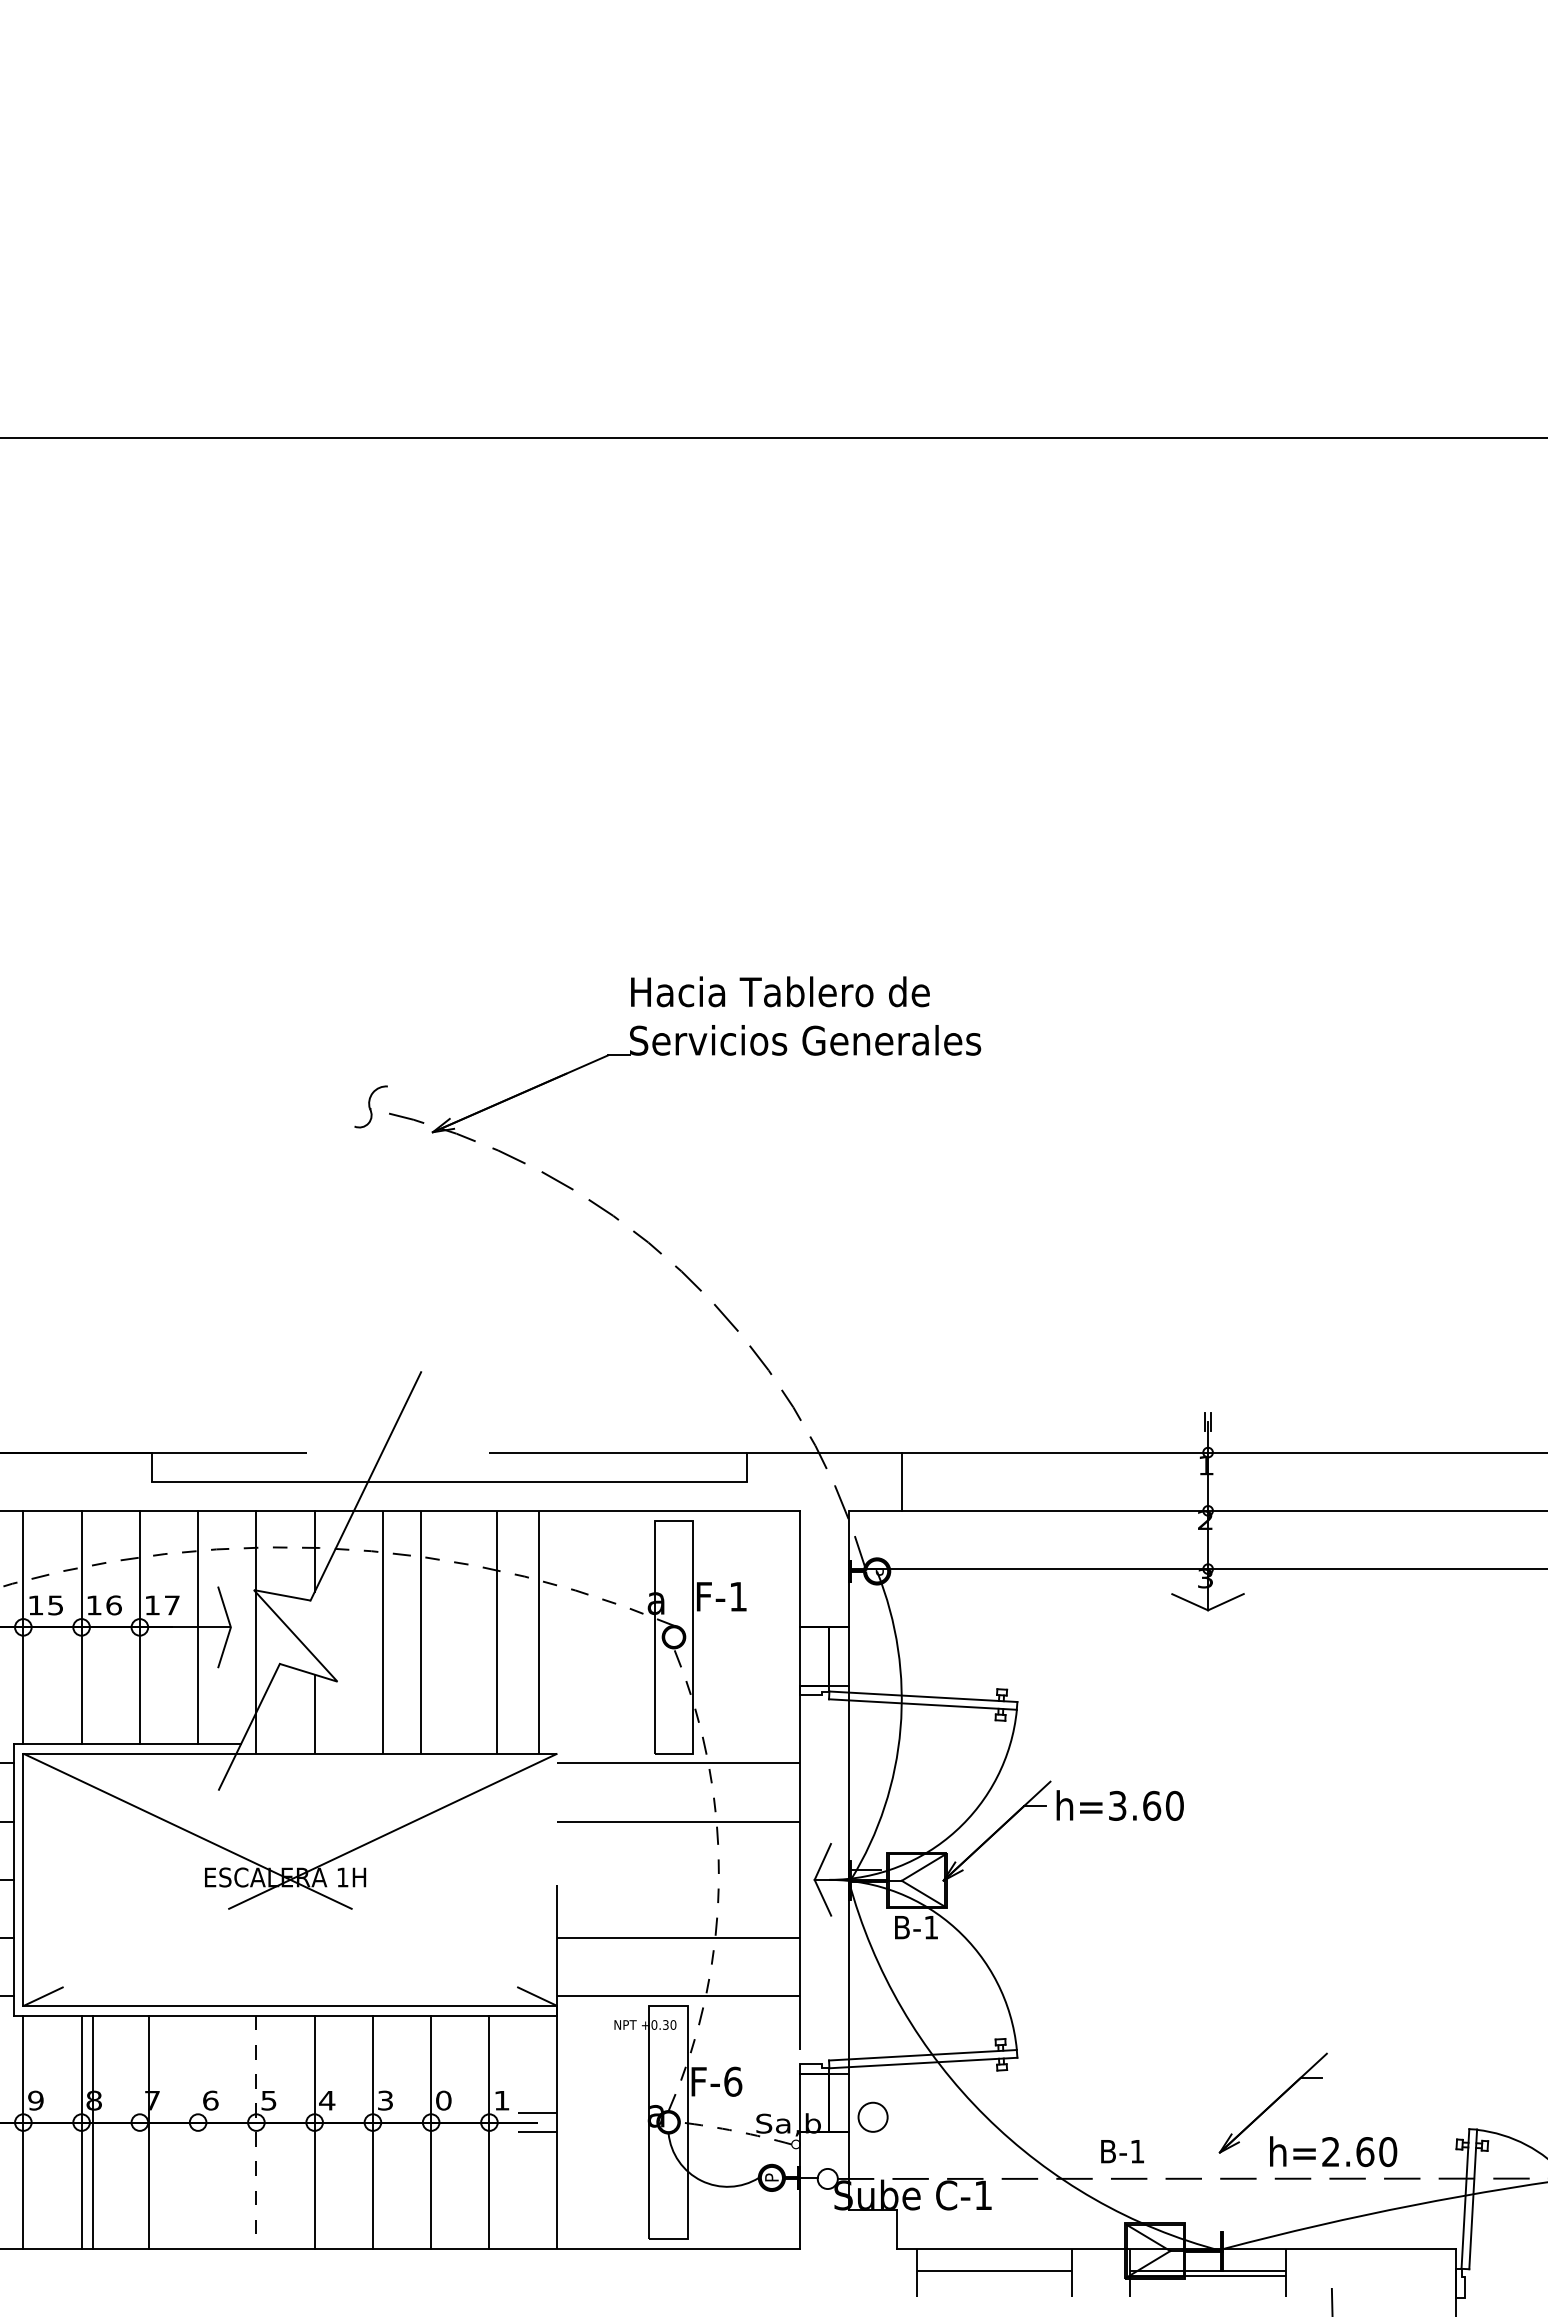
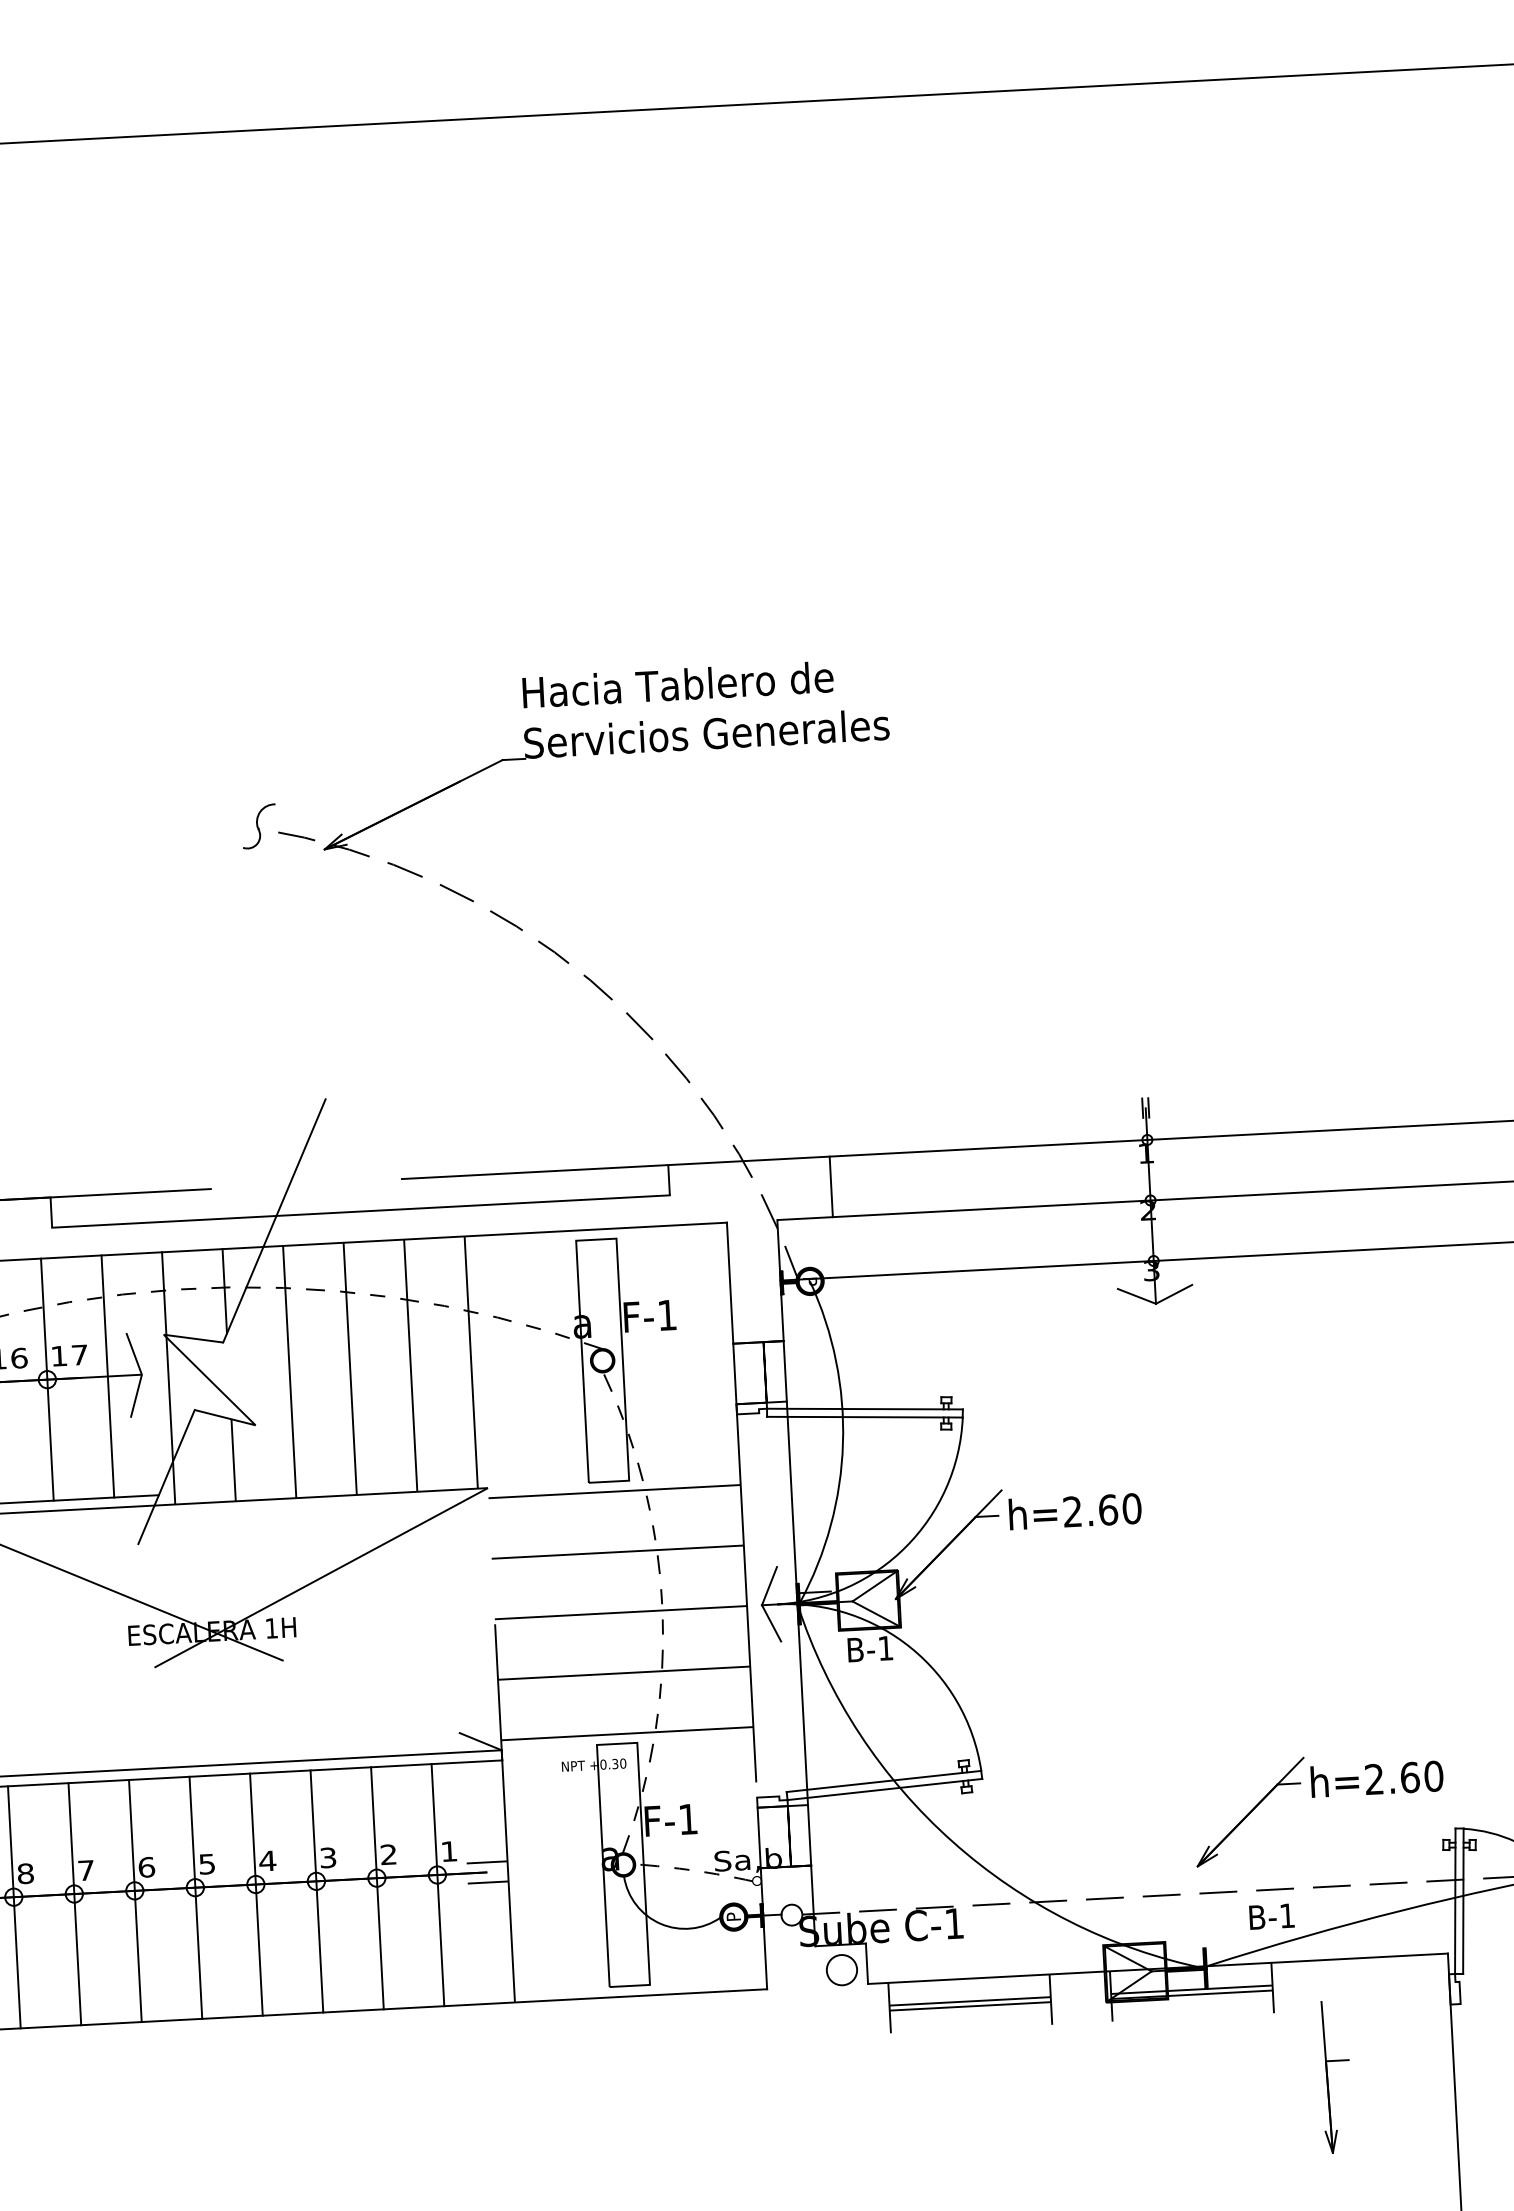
line: (383, 1631) -> (350, 1368), moved
line: (420, 1631) -> (289, 1371), moved
line: (496, 1631) -> (470, 1361), moved
line: (539, 1631) -> (410, 1364), moved
text: (1117, 1805) -> (1072, 1511), h=3.60 -> h=2.60
line: (678, 1879) -> (620, 1612), added
text: (733, 2081) -> (688, 1819), F-6 -> F-1
text: (443, 2100) -> (388, 1854), 0 -> 2
circle: (872, 2116) -> (841, 1969), moved
line: (92, 2131) -> (74, 1903), moved
line: (149, 2131) -> (135, 1900), moved
line: (256, 2132) -> (195, 1897), dashed -> solid
text: (1122, 2151) -> (1271, 1916), moved
text: (1333, 2151) -> (1377, 1778), moved
line: (994, 2275) -> (970, 2006), added

